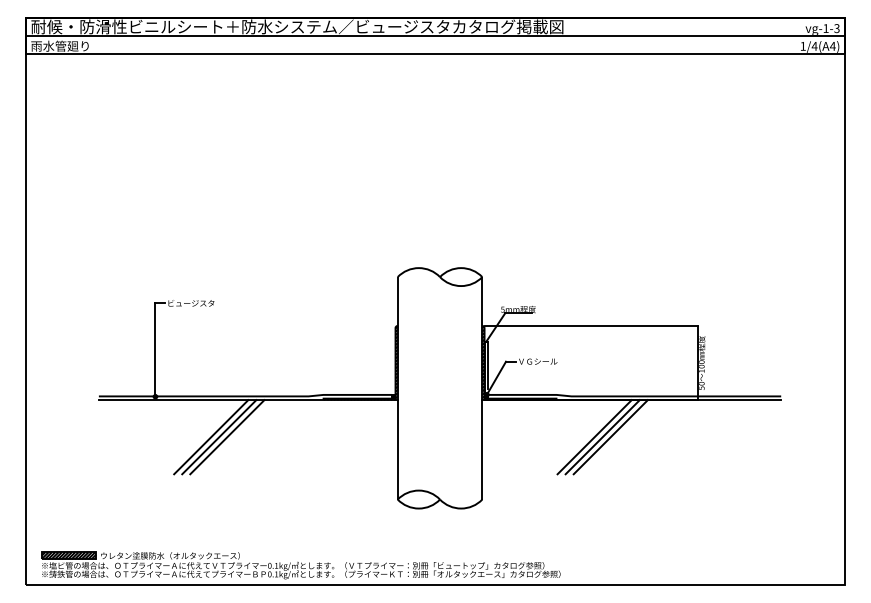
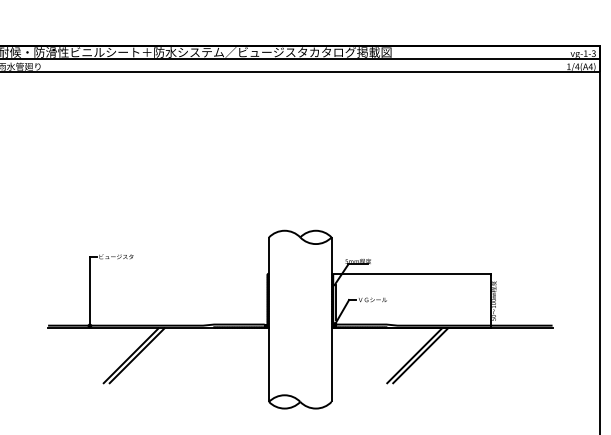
line: (227, 437) -> (143, 356), removed
line: (610, 437) -> (426, 356), removed

